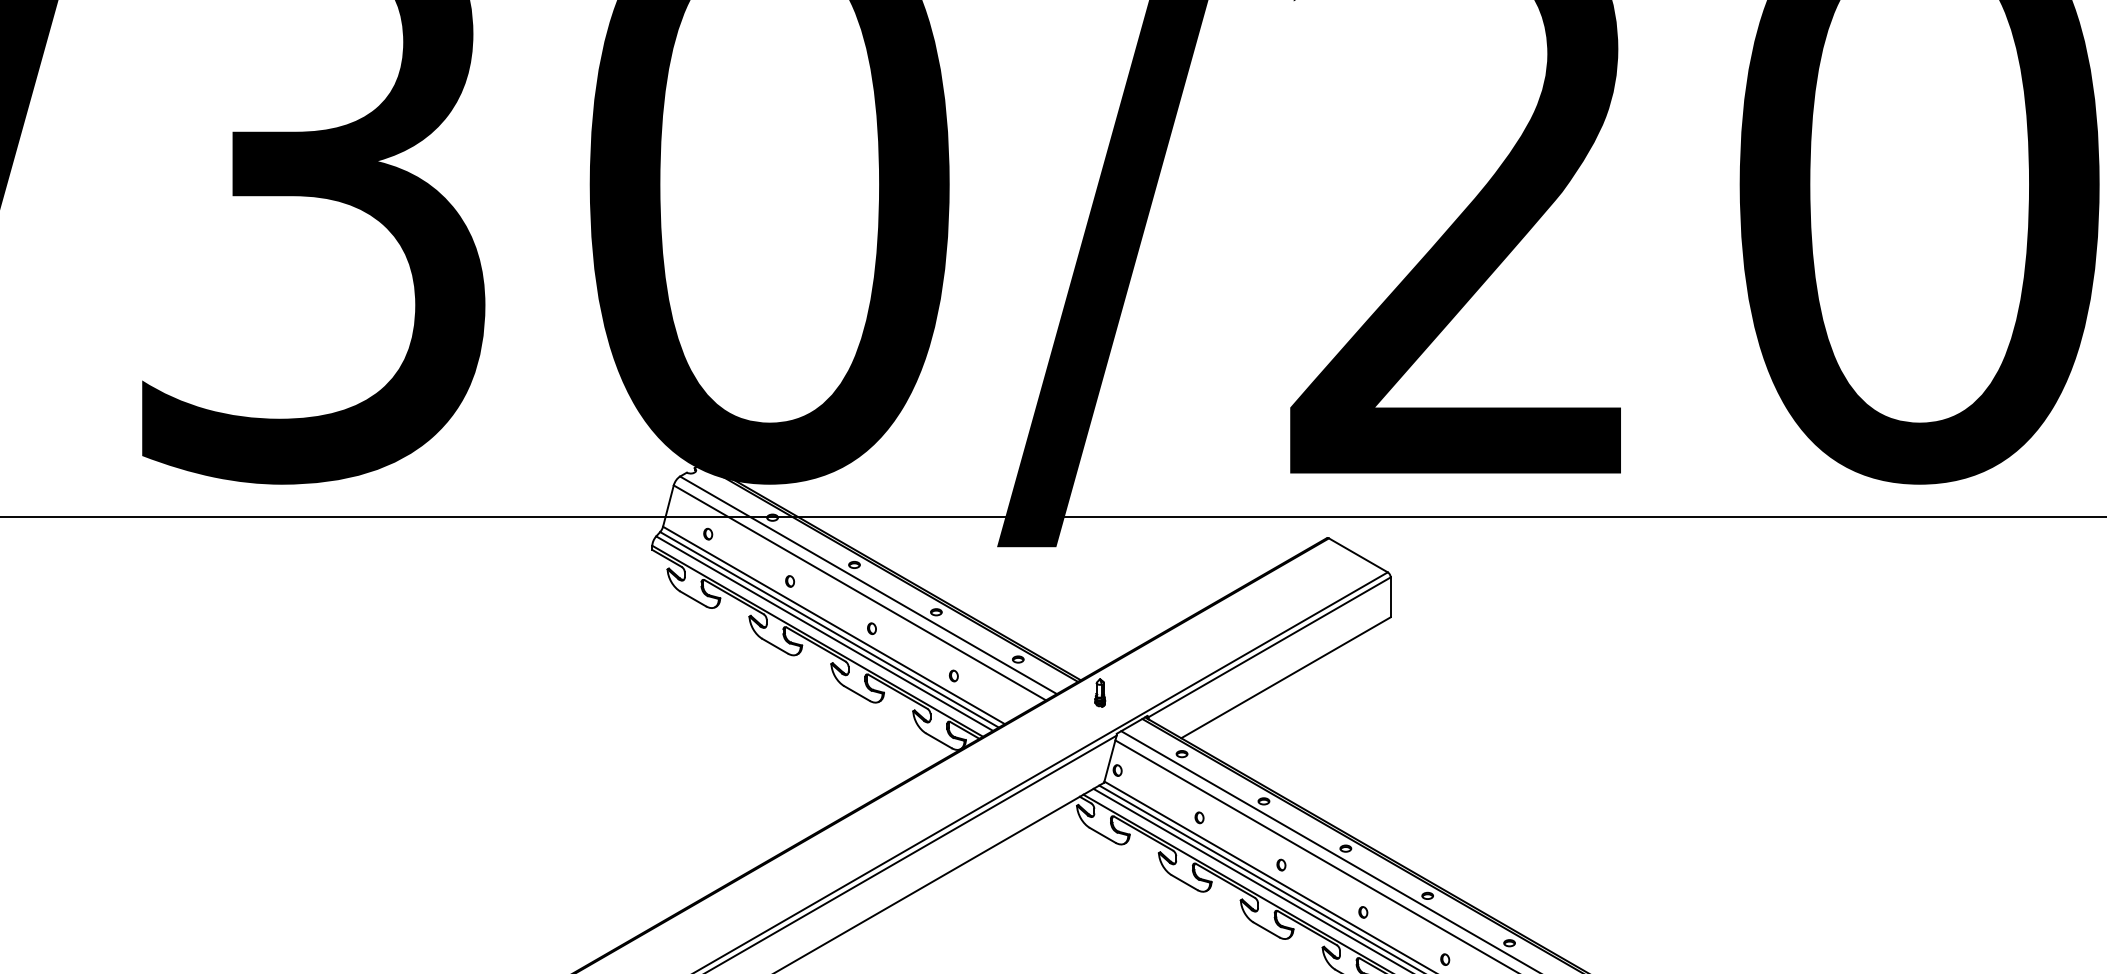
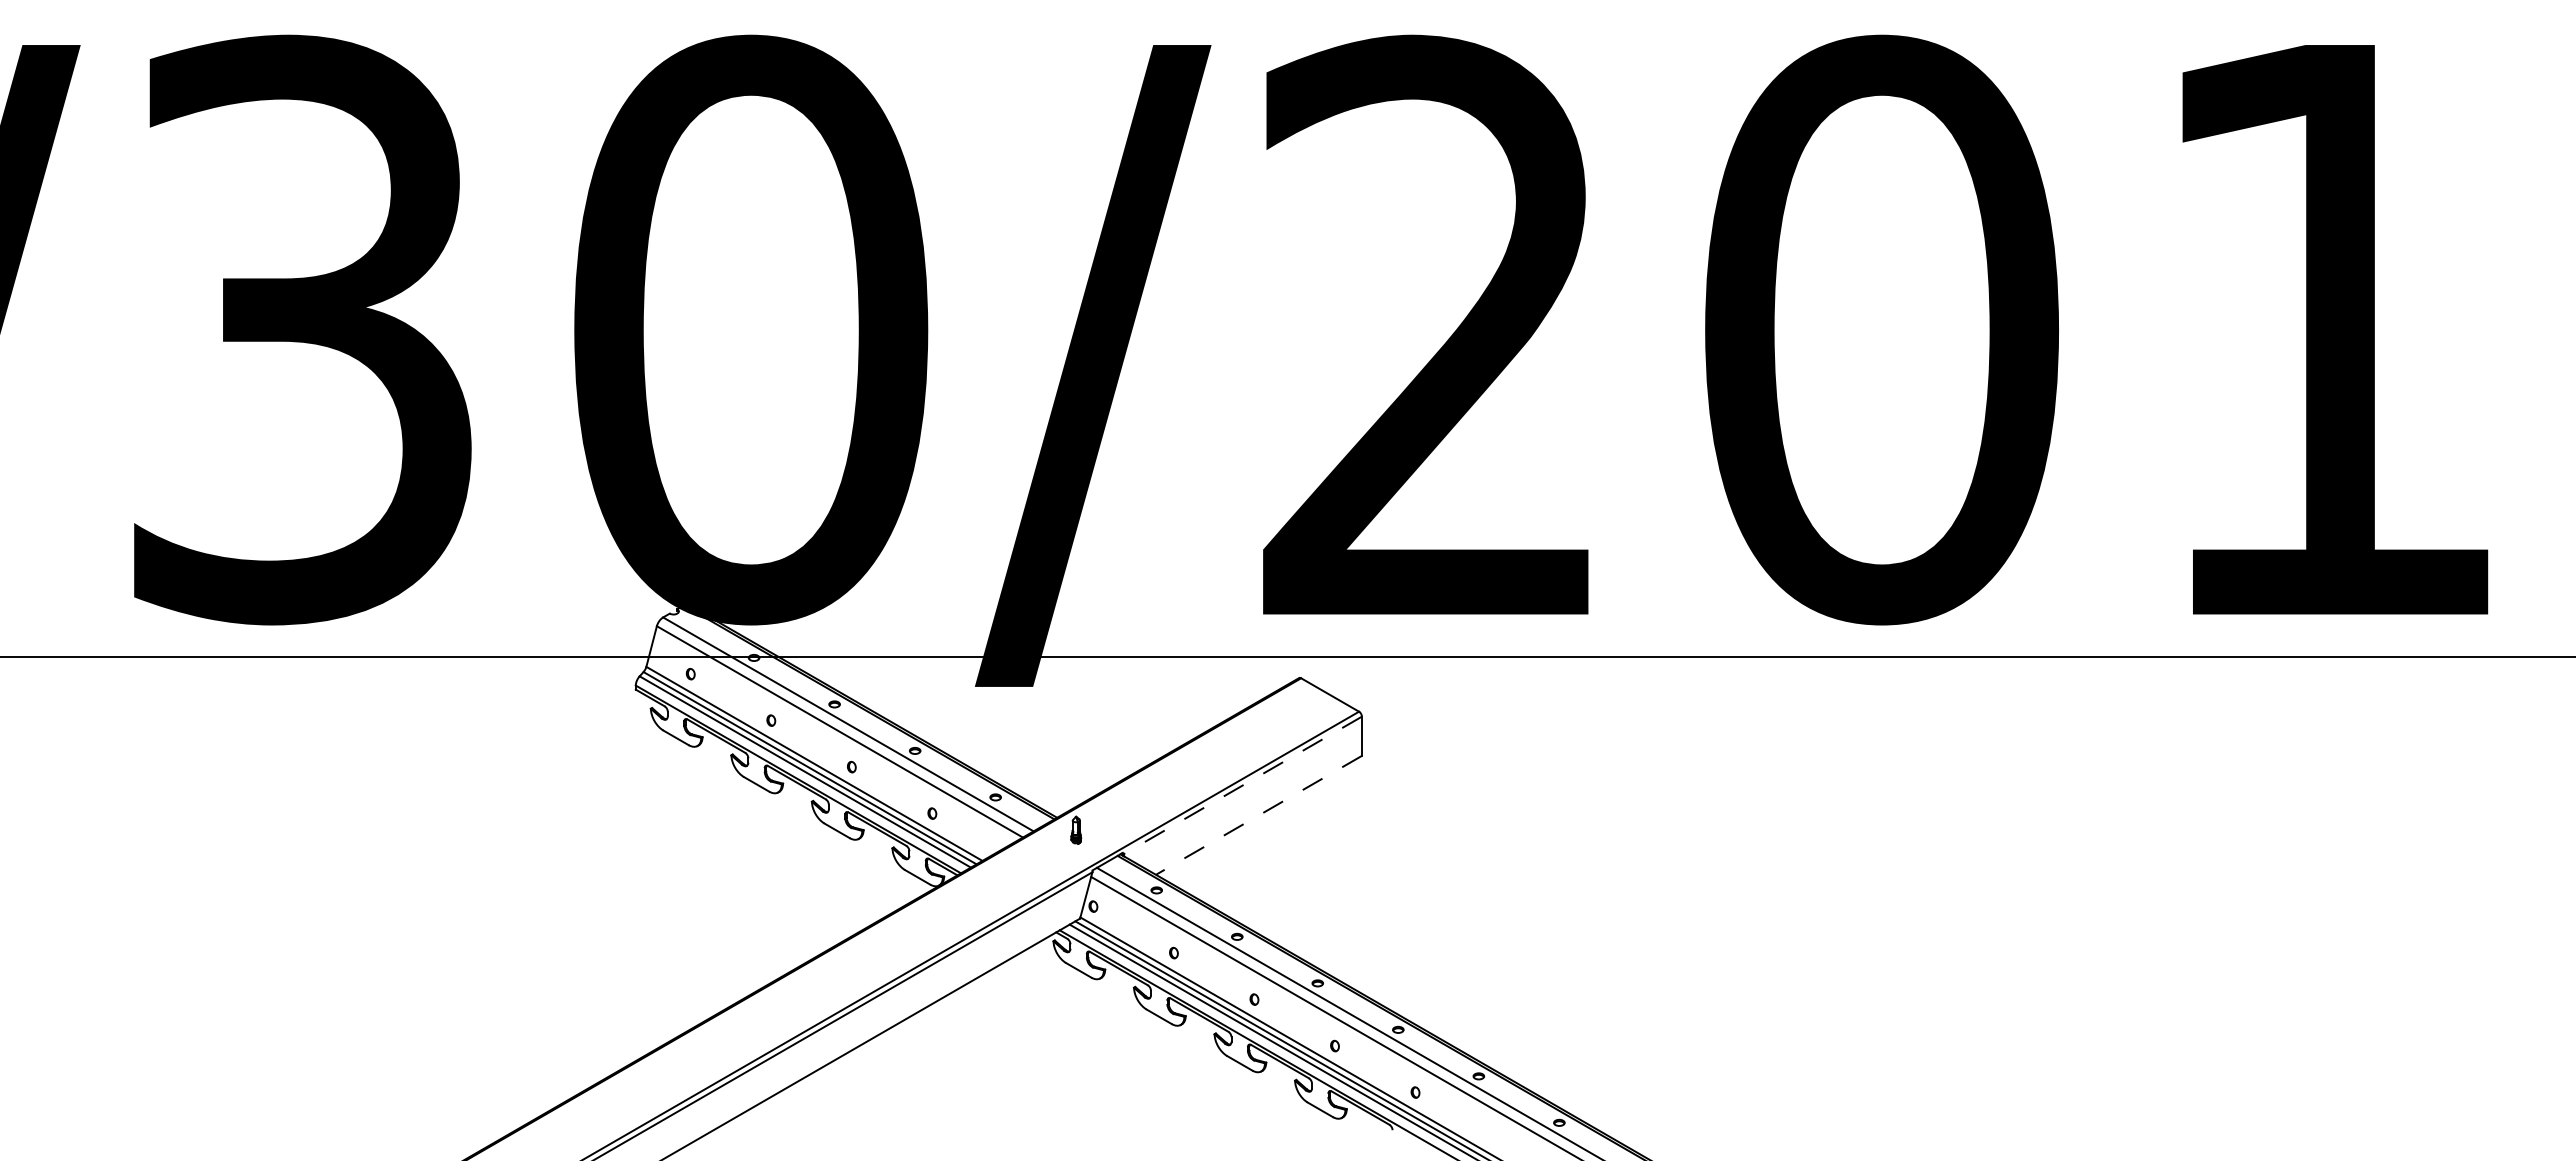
line: (1269, 647) -> (1242, 785), solid -> dashed
line: (1285, 677) -> (1258, 815), solid -> dashed

